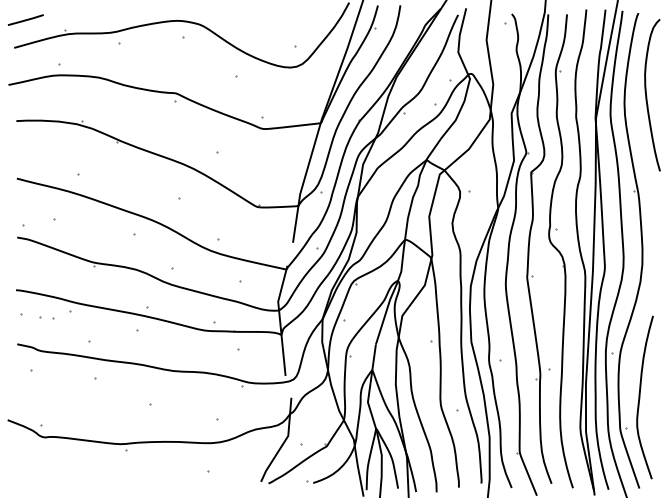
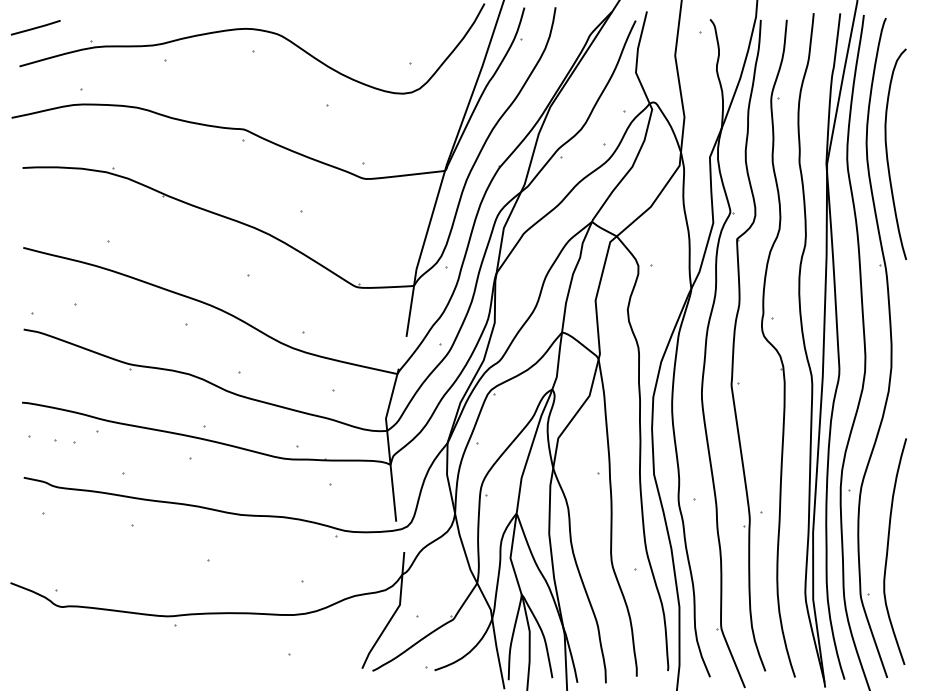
curve: (647, 96) -> (888, 156), moved

